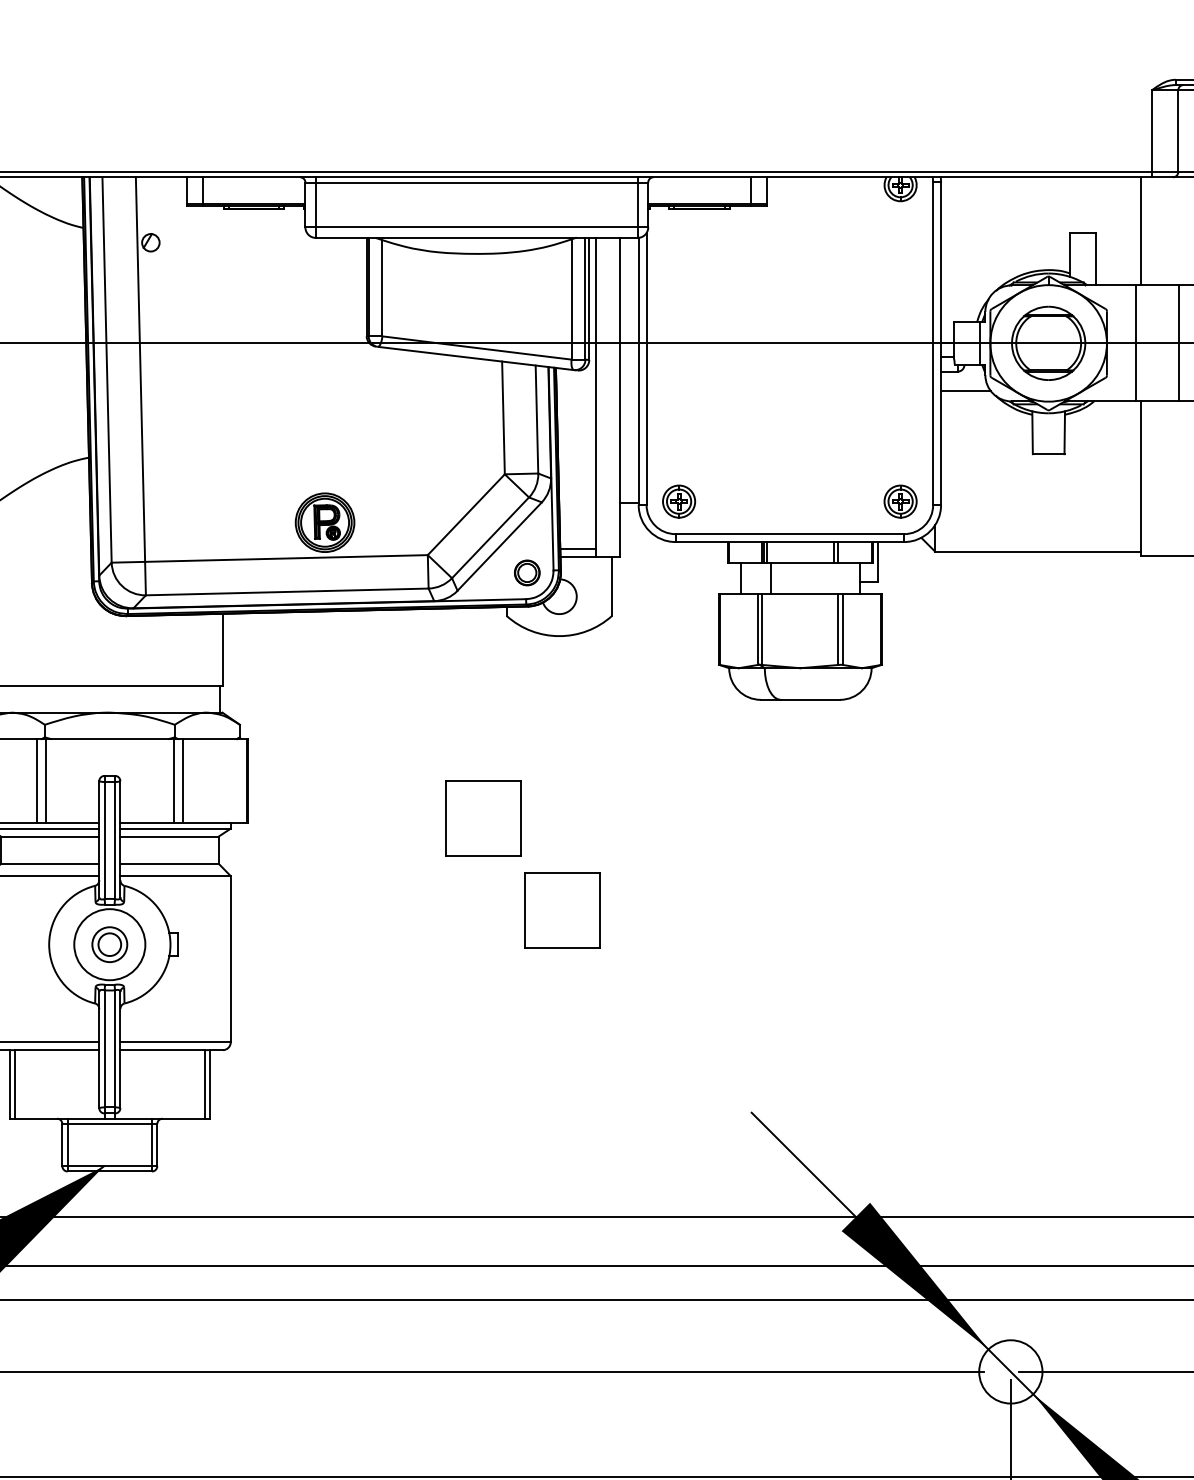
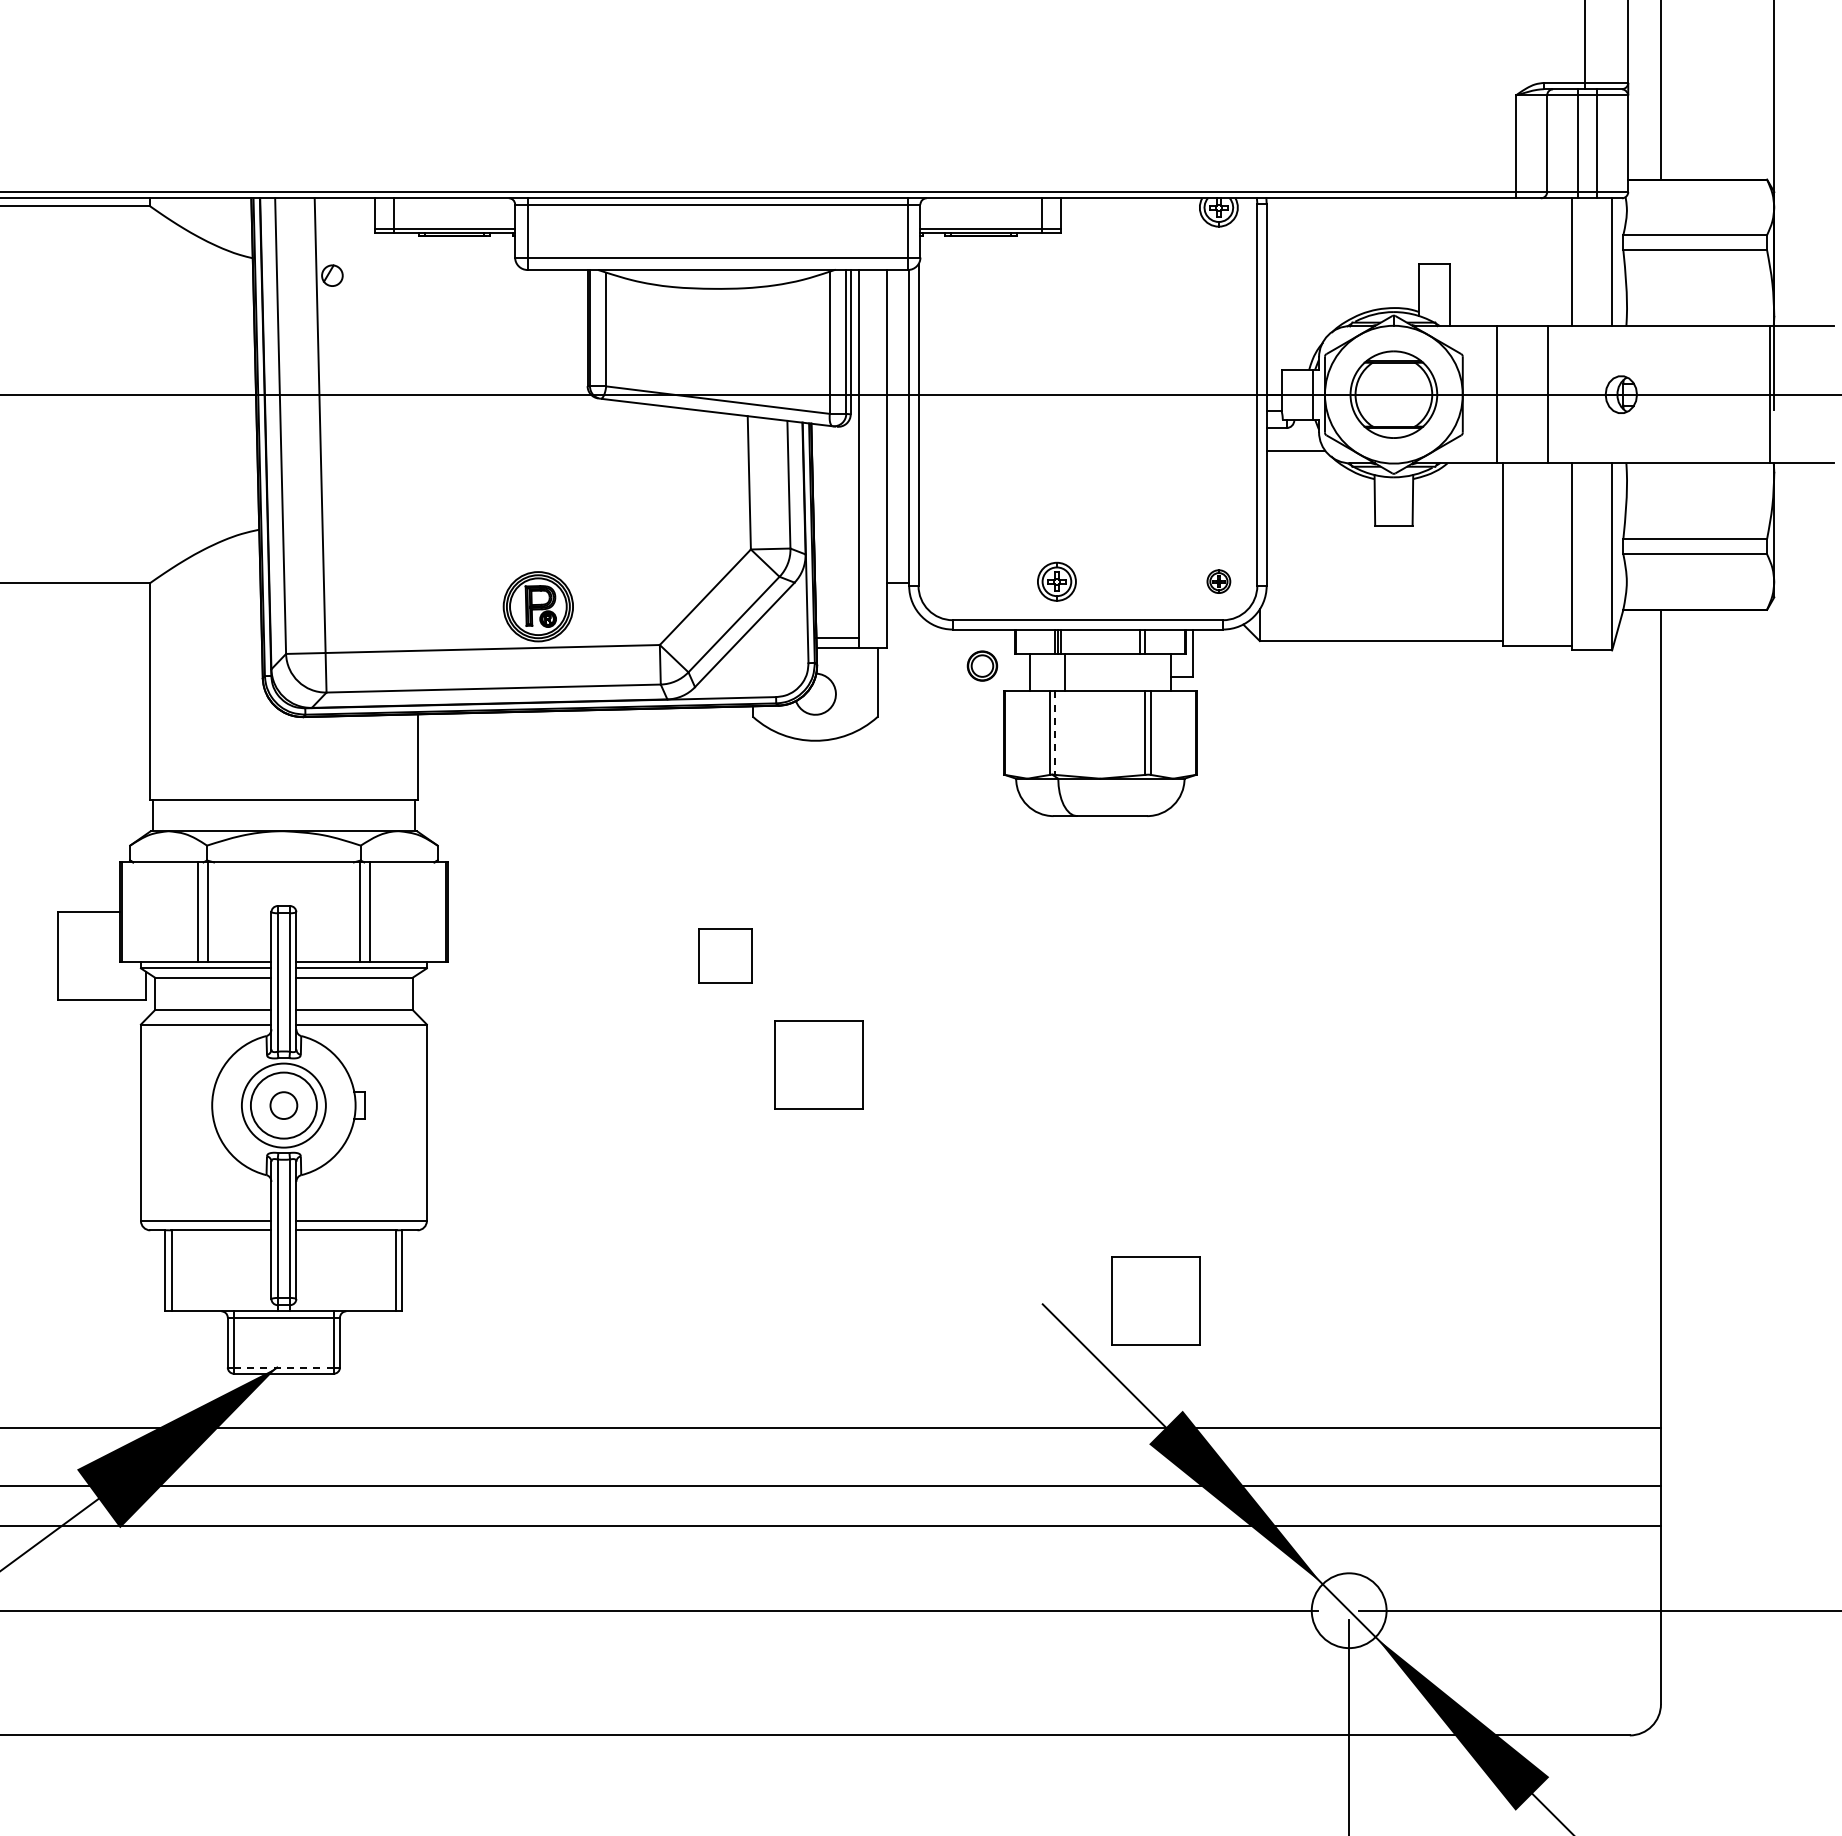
line: (1141, 231) -> (1503, 262), removed
part: (678, 501) -> (1056, 581), moved
part: (900, 501) -> (1218, 581), size x0.6
part: (527, 572) -> (982, 665), moved
line: (762, 629) -> (1055, 733), solid -> dashed
part: (483, 817) -> (725, 955), size x0.6
circle: (109, 944) -> (283, 1105), size x1.6
part: (847, 1109) -> (1155, 1300), added
line: (109, 1166) -> (283, 1367), solid -> dashed

